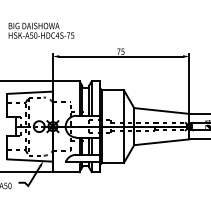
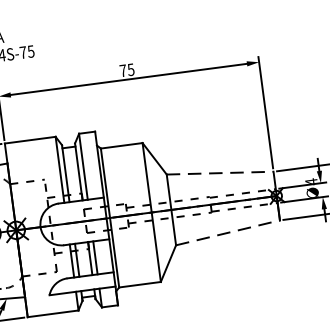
line: (161, 111) -> (219, 174), solid -> dashed
line: (161, 142) -> (227, 233), solid -> dashed

